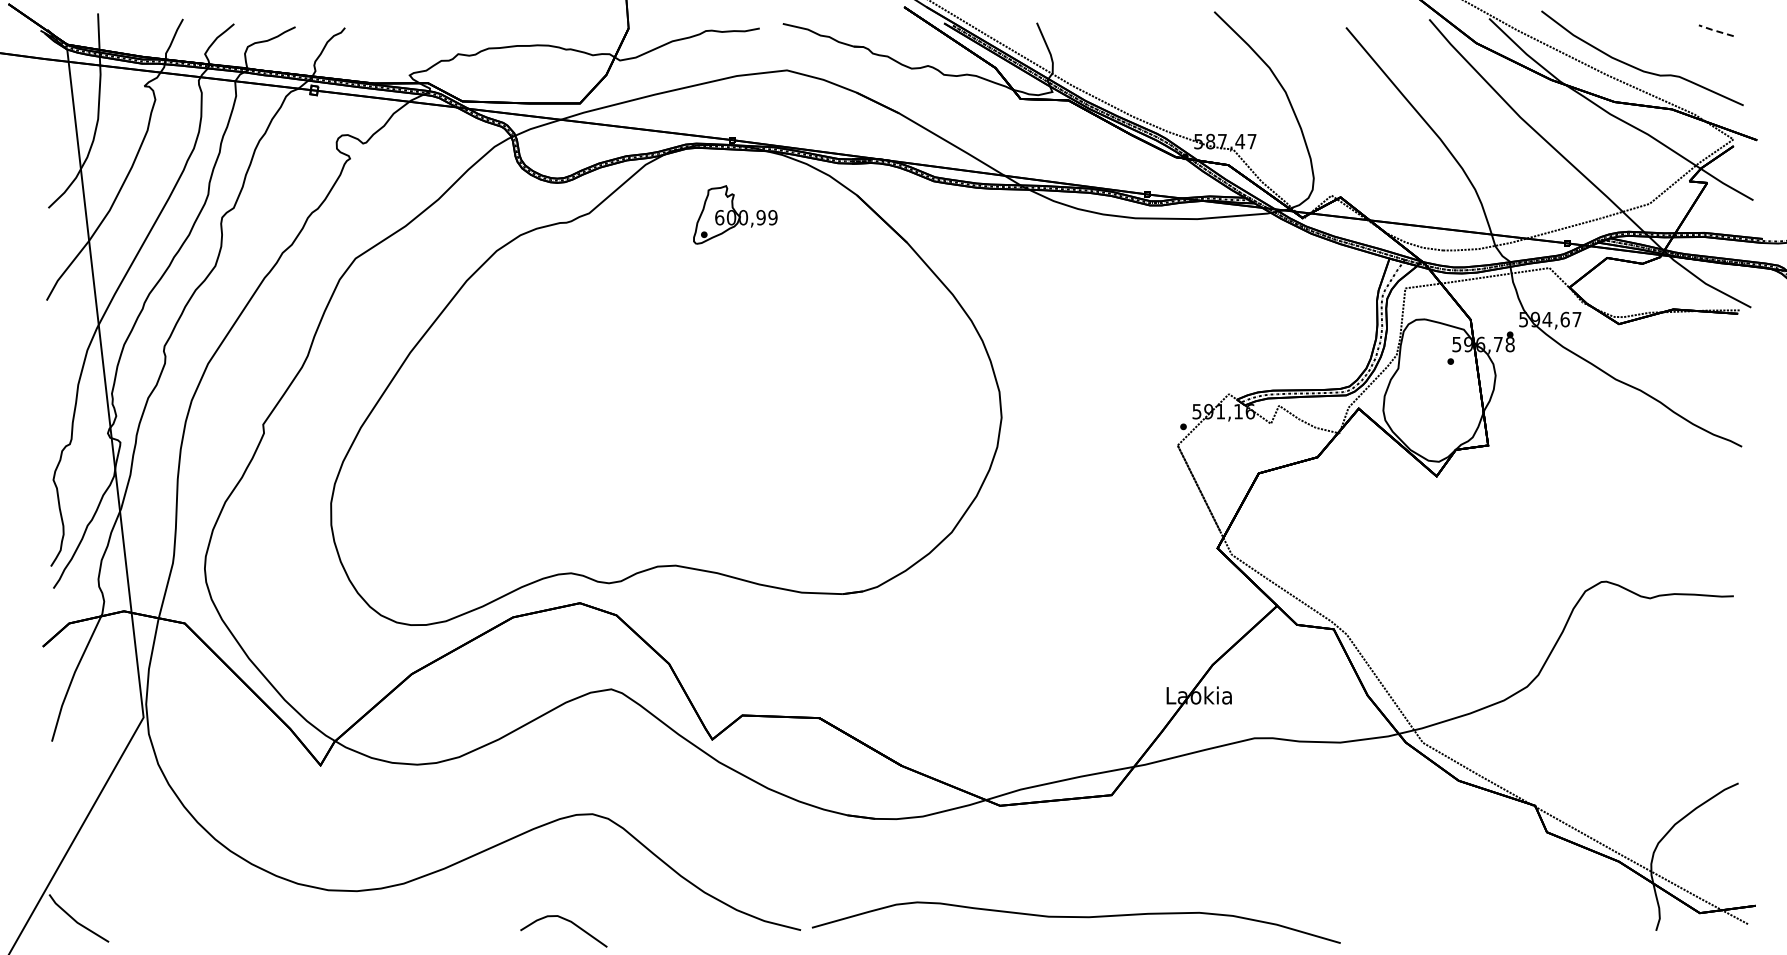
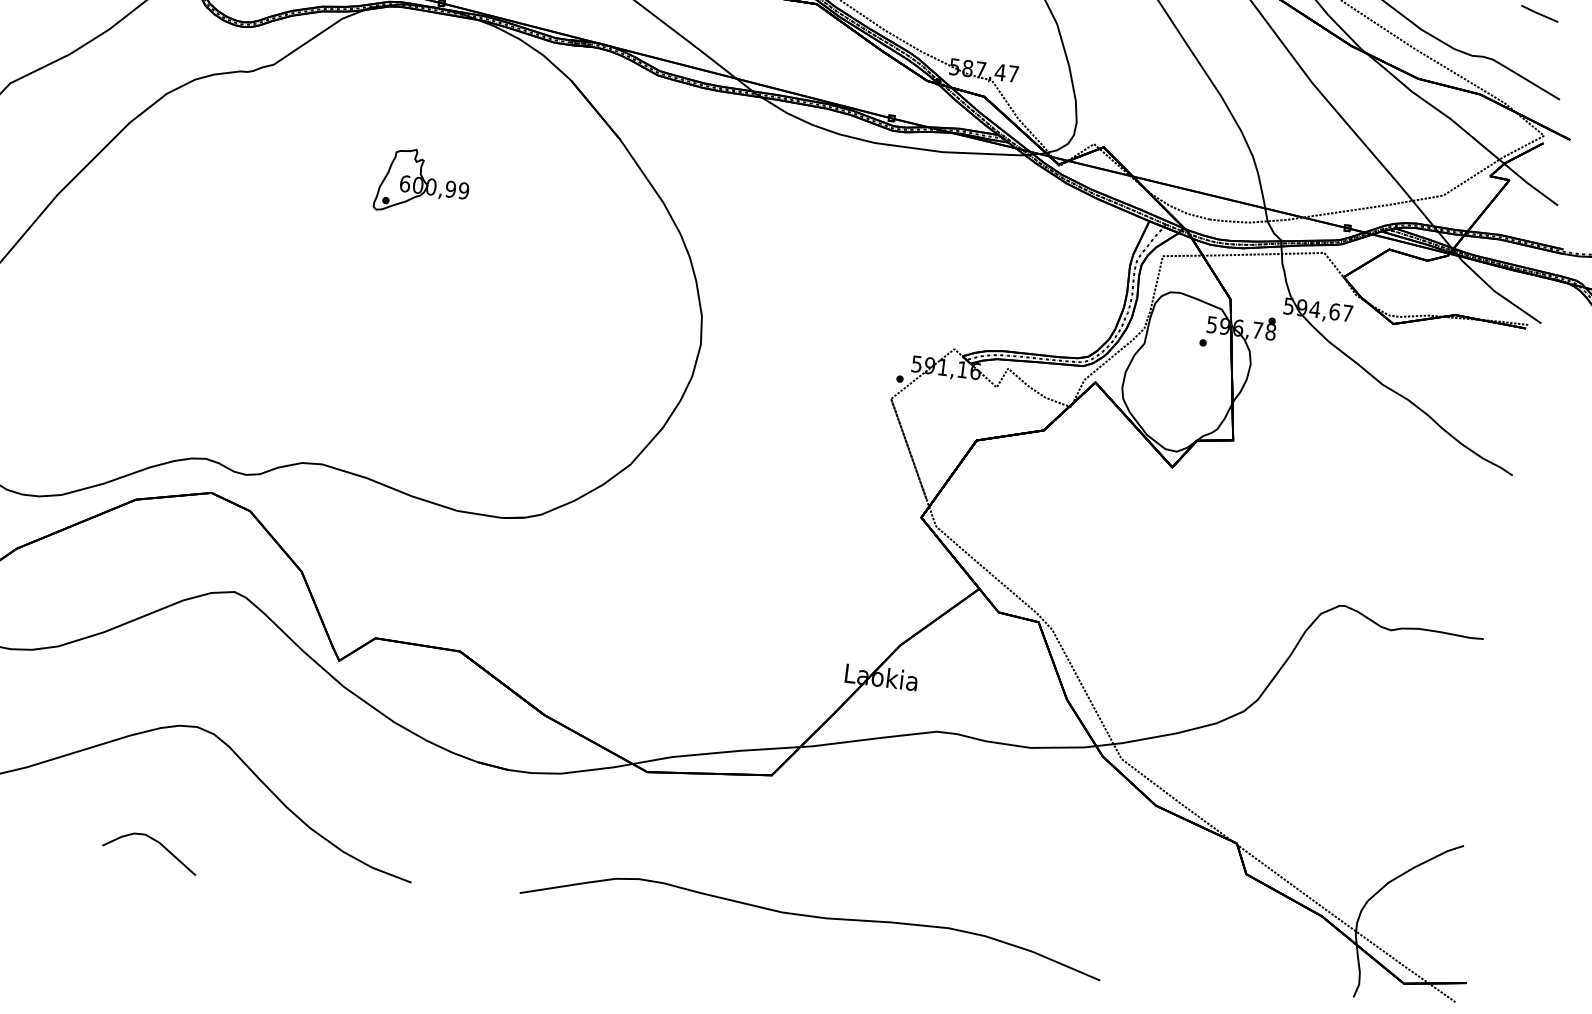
line: (1715, 30) -> (1538, 13), dashed -> solid
part: (735, 214) -> (423, 182), moved
curve: (1075, 917) -> (811, 916), moved

